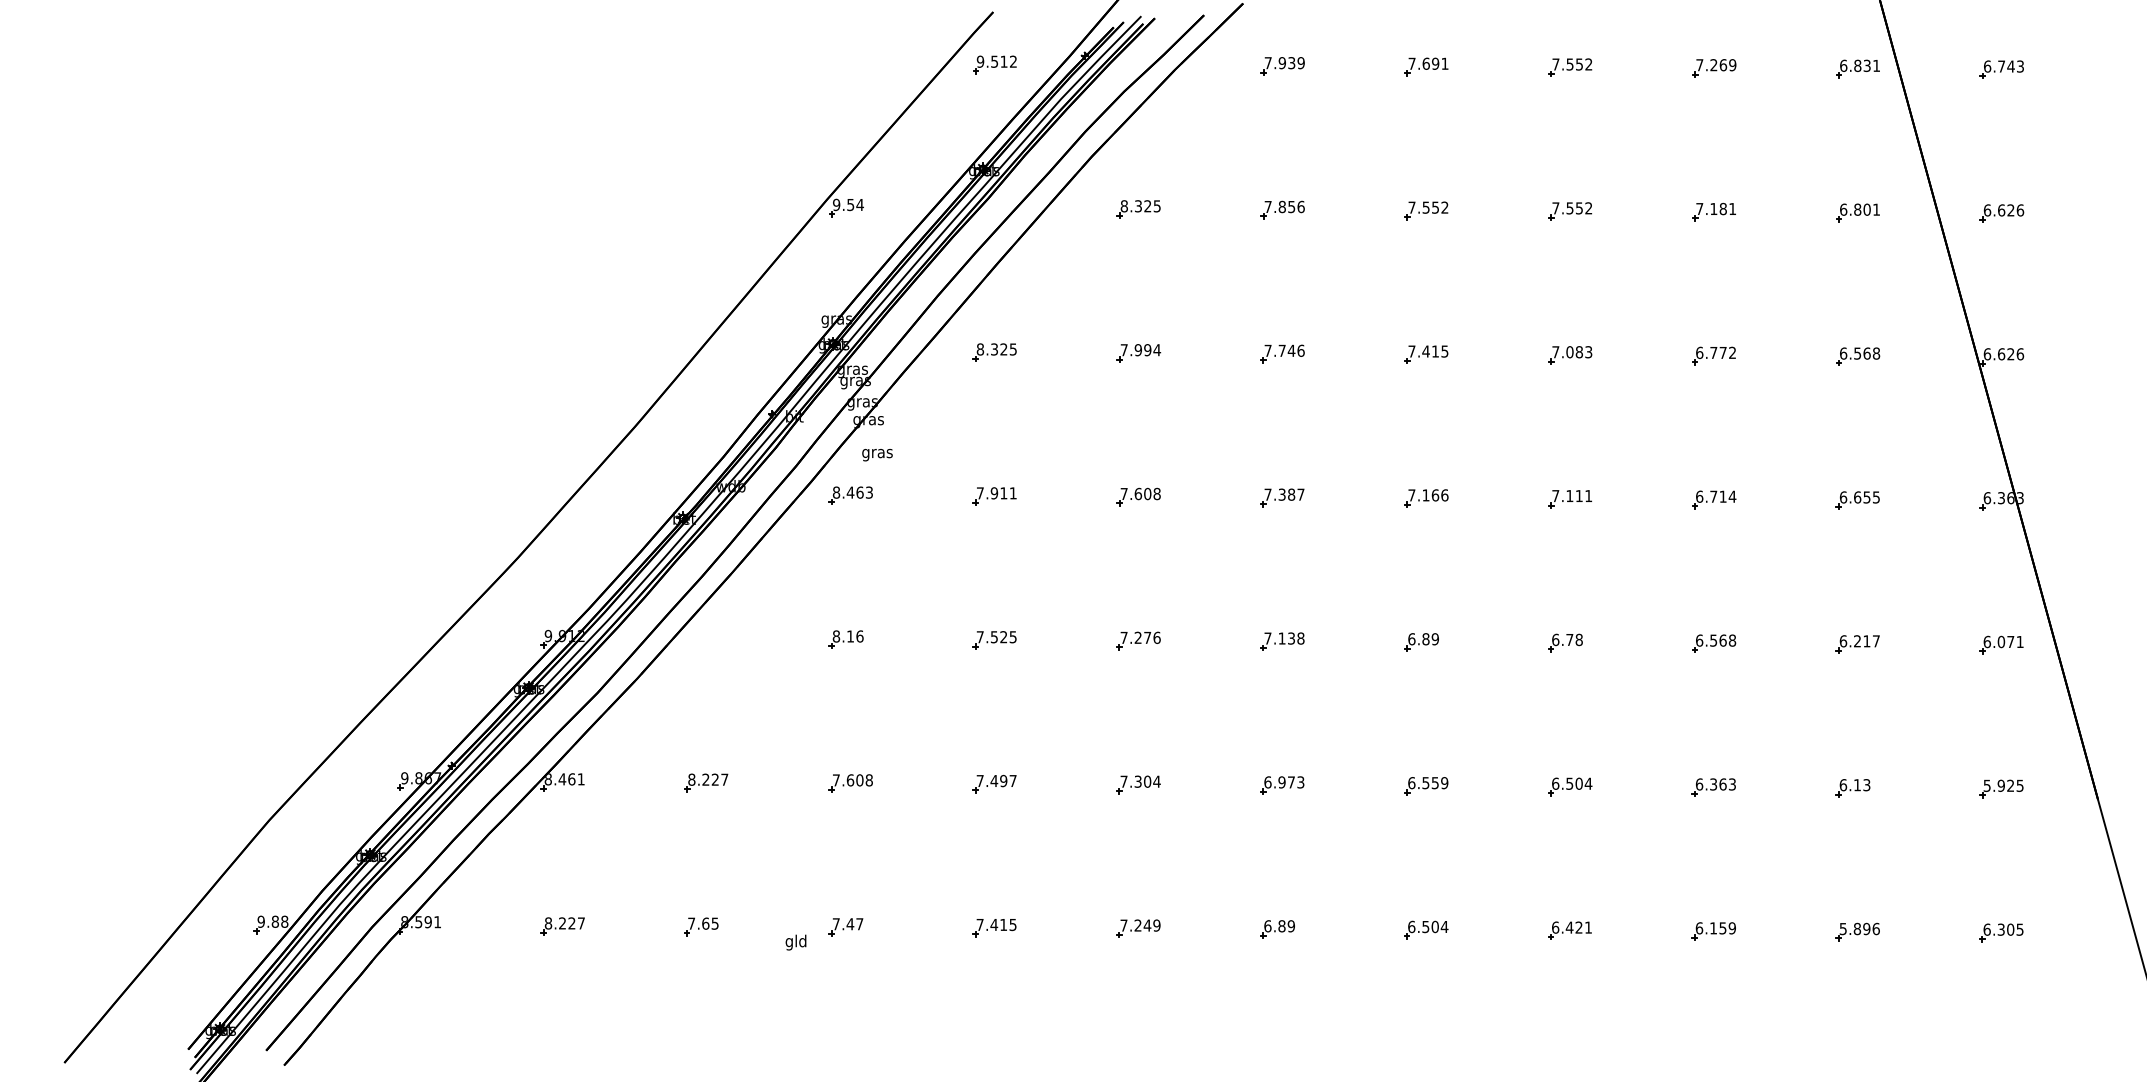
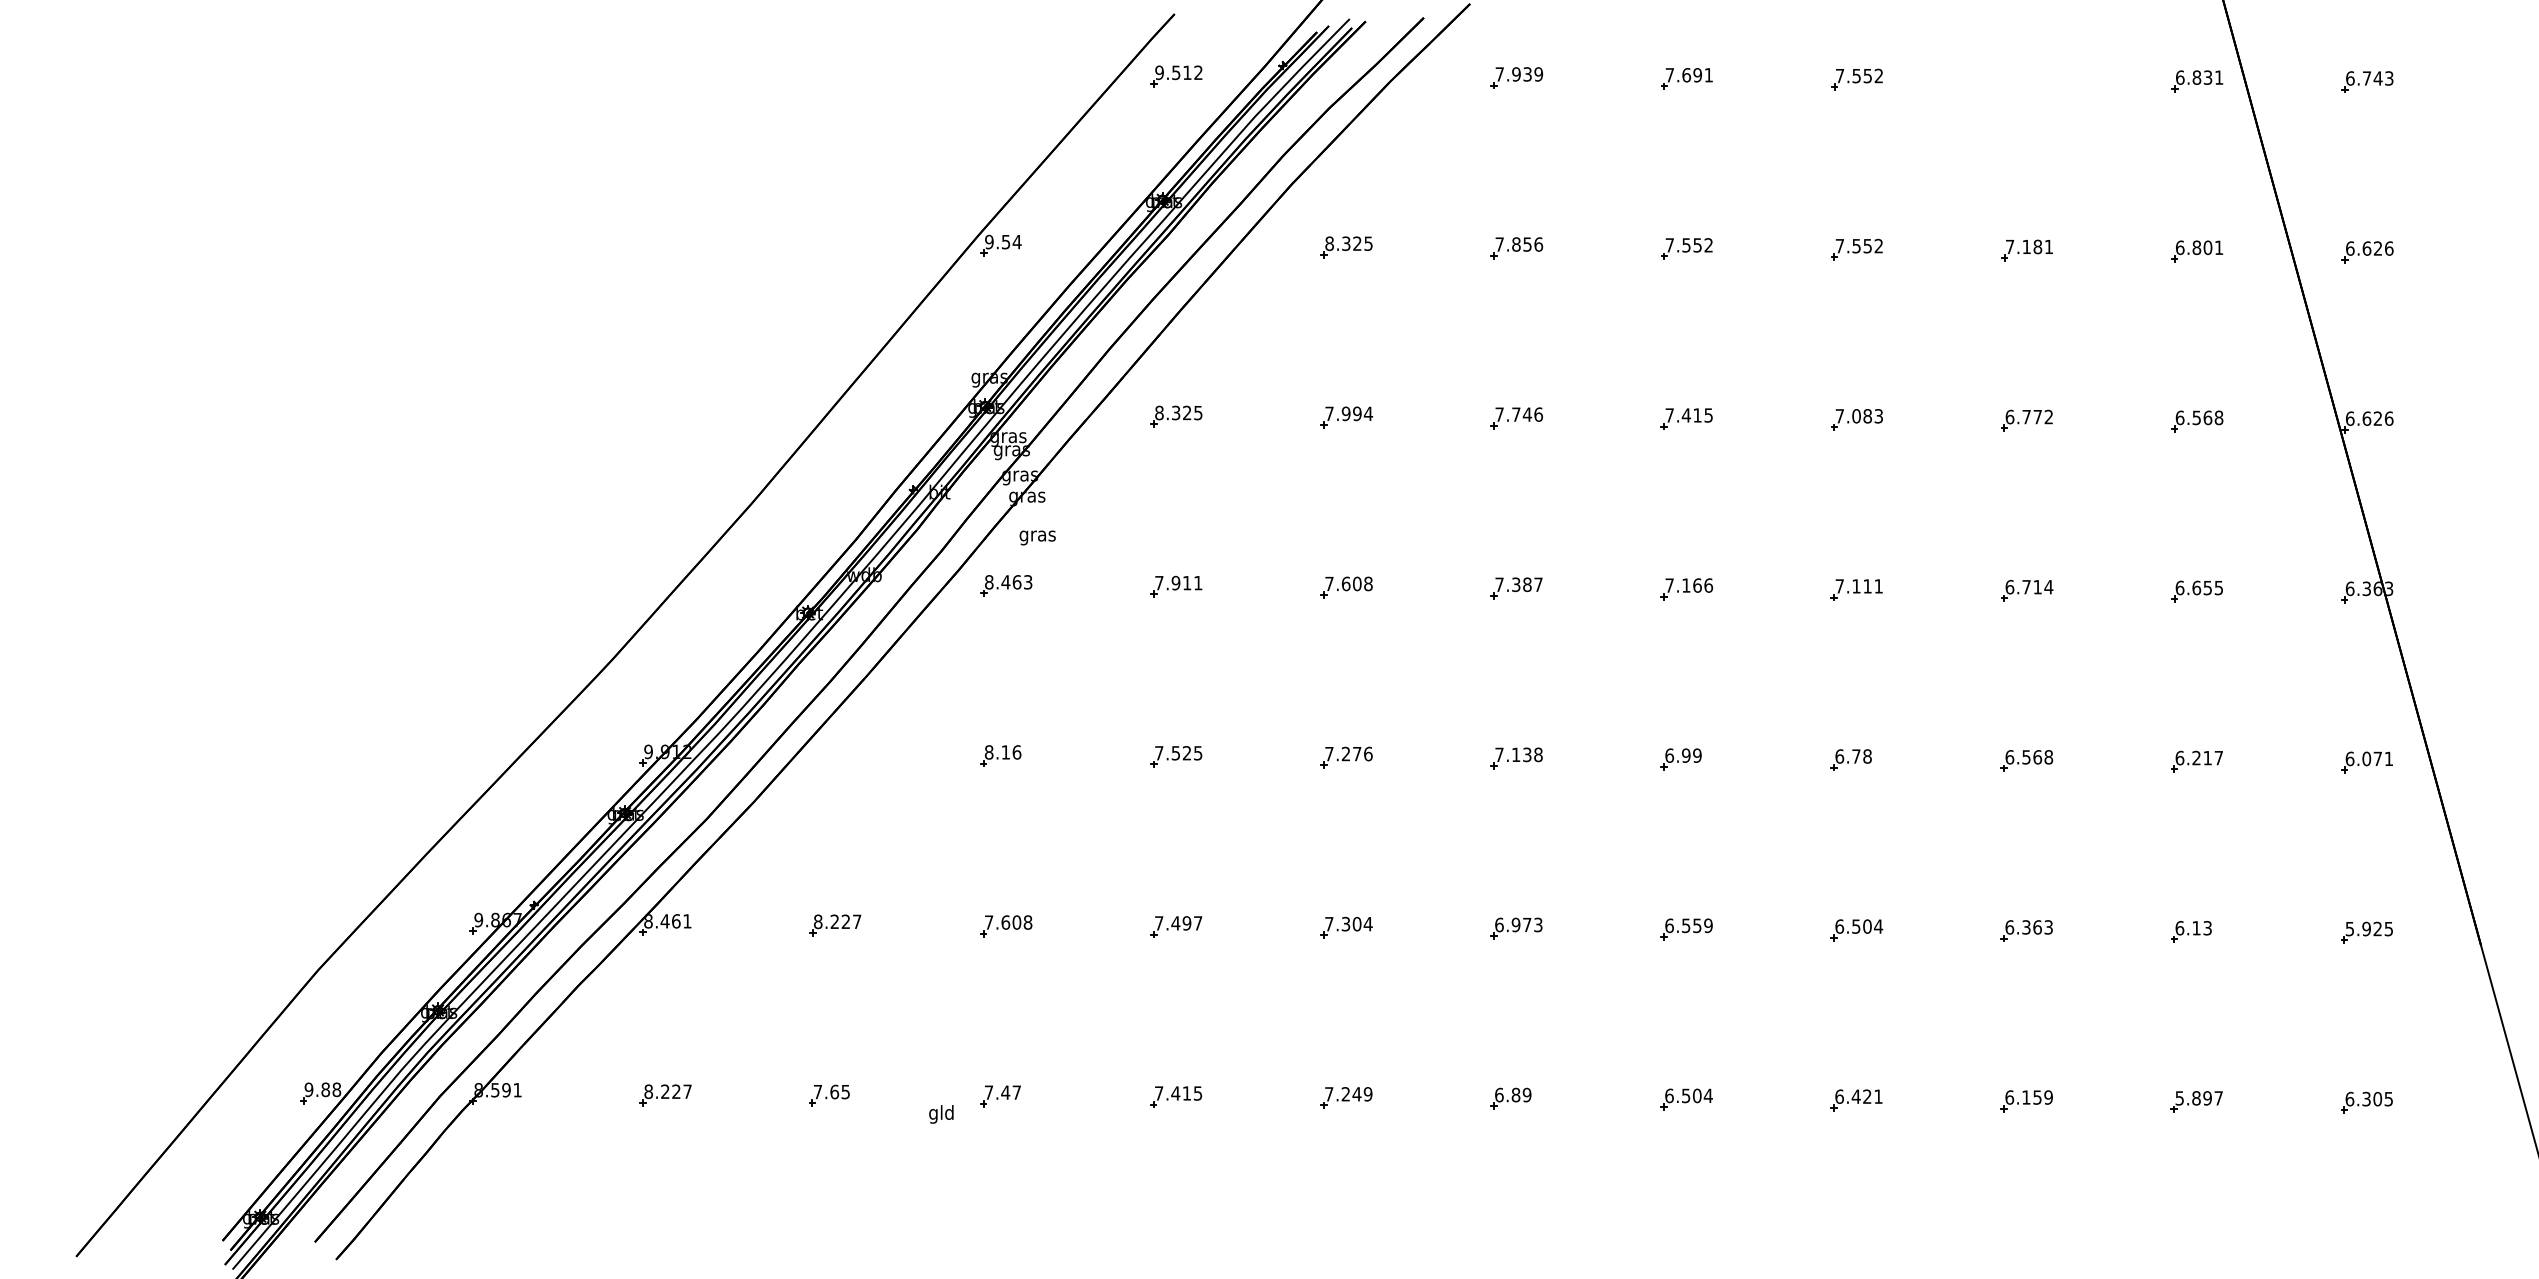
part: (1714, 68) -> (2027, 80), removed
text: (1425, 639) -> (1685, 755), 6.89 -> 6.99
text: (1875, 928) -> (2217, 1097), 5.896 -> 5.897

